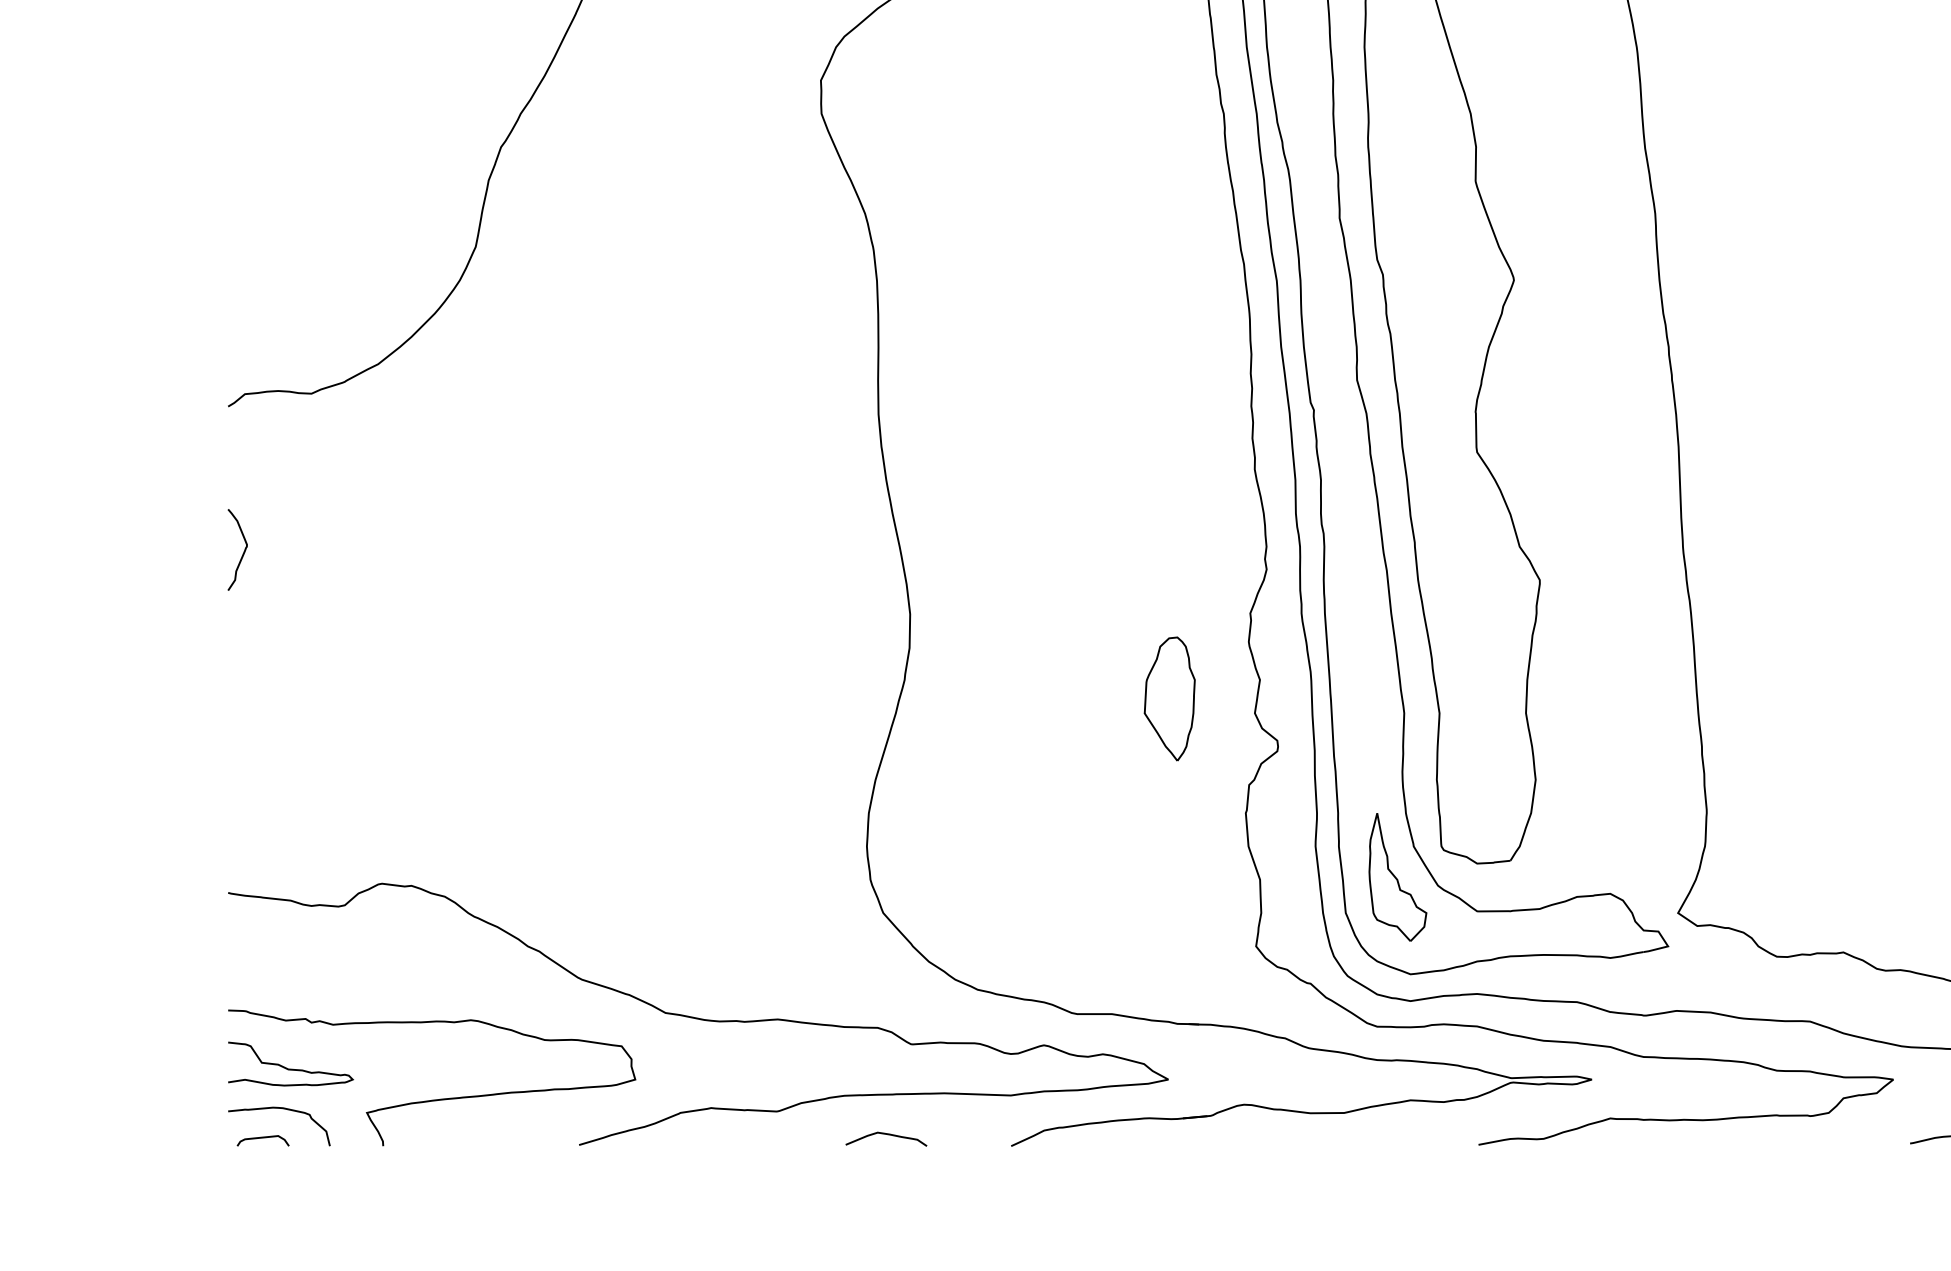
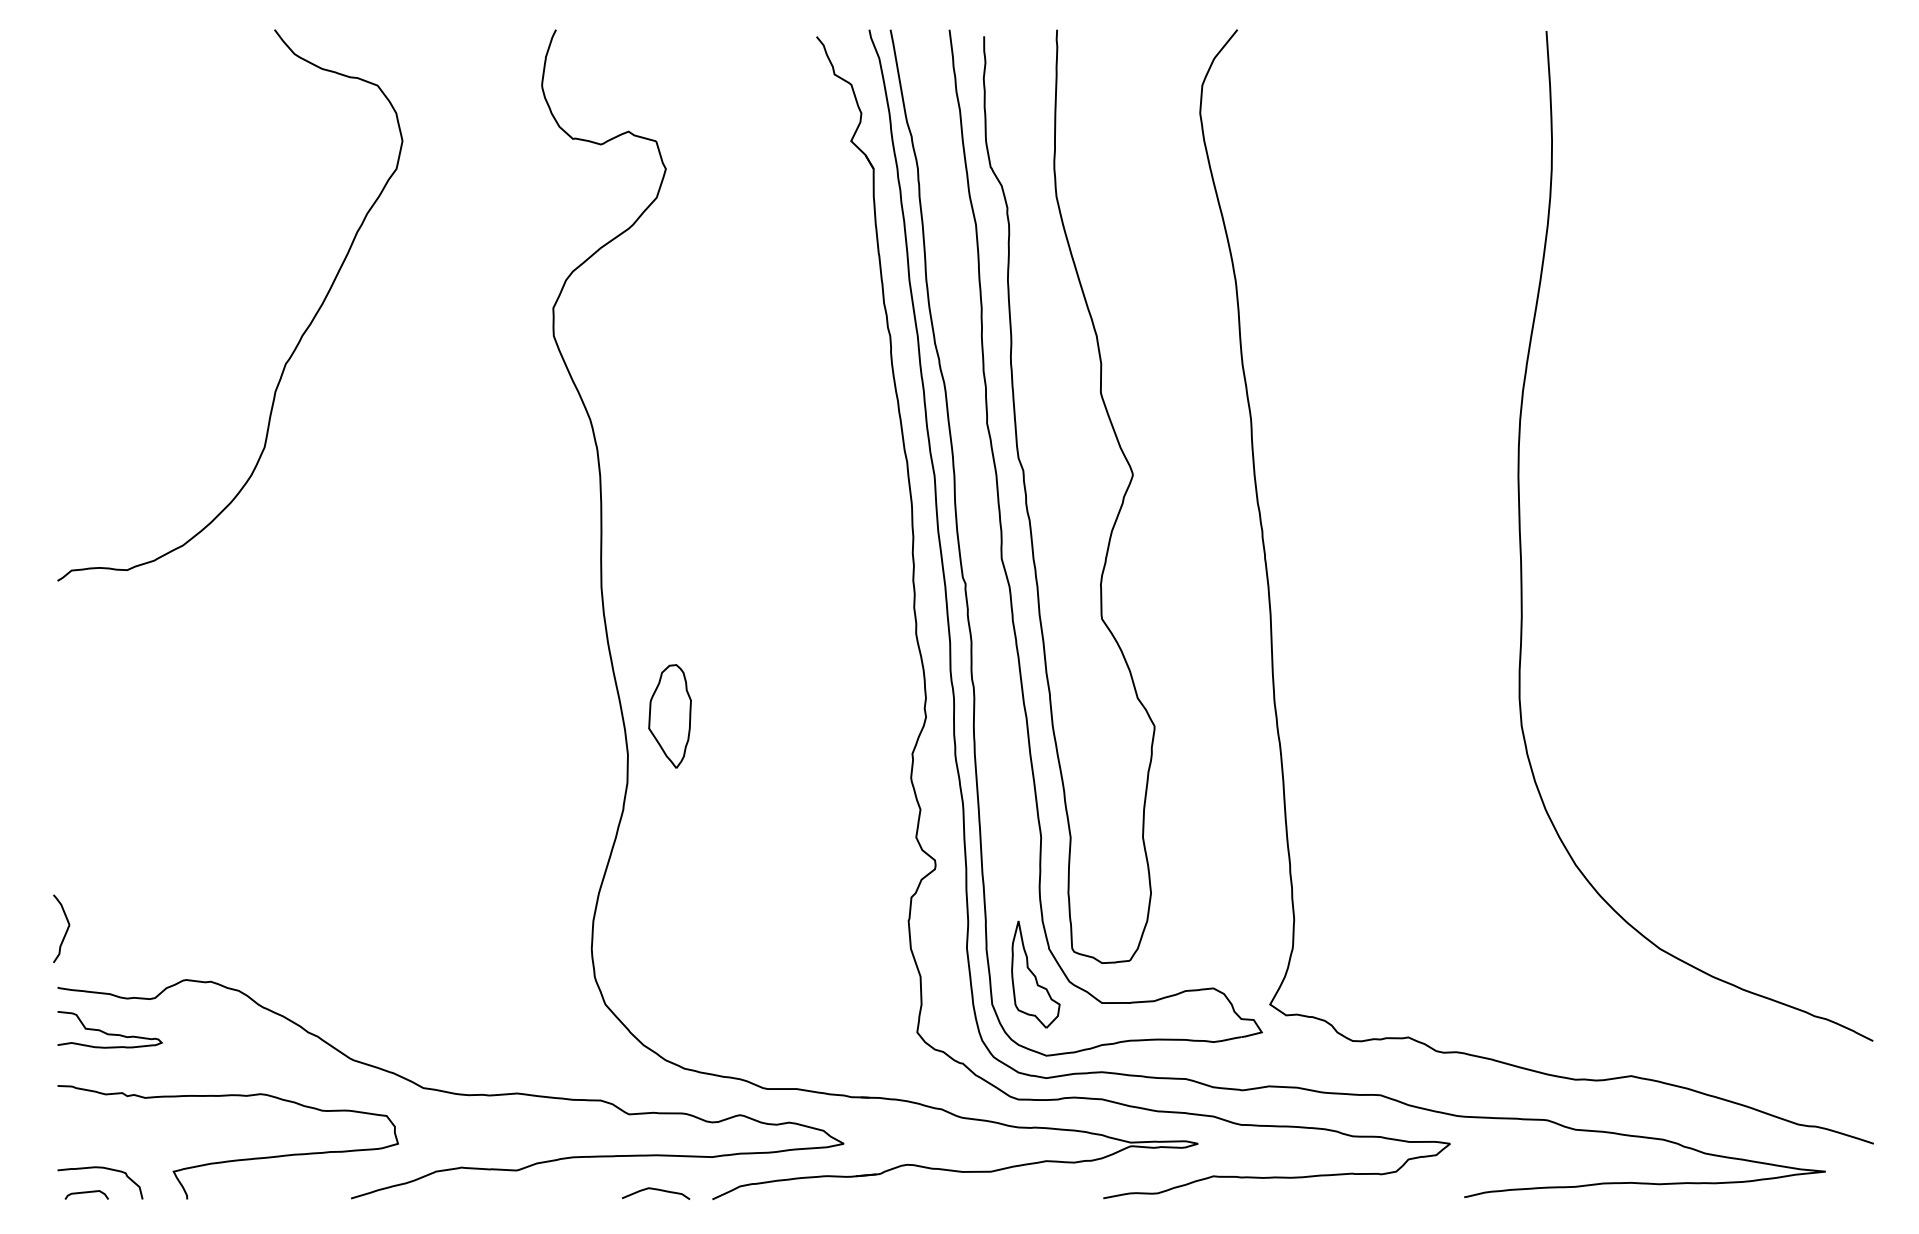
curve: (242, 553) -> (65, 931), moved
part: (1169, 699) -> (669, 716), moved
curve: (290, 1068) -> (109, 1033), moved
curve: (885, 1135) -> (655, 1190), moved

